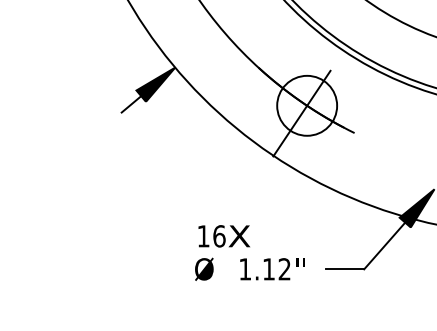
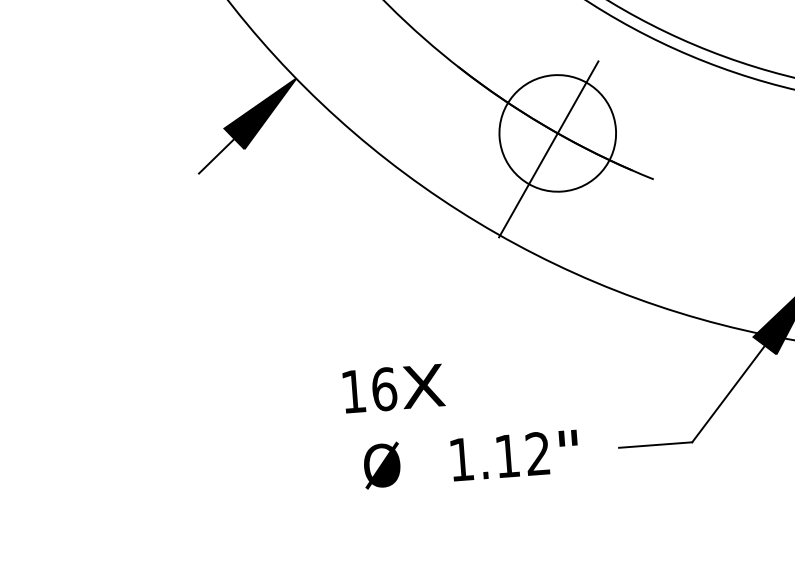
text: (223, 236) -> (392, 389), moved

